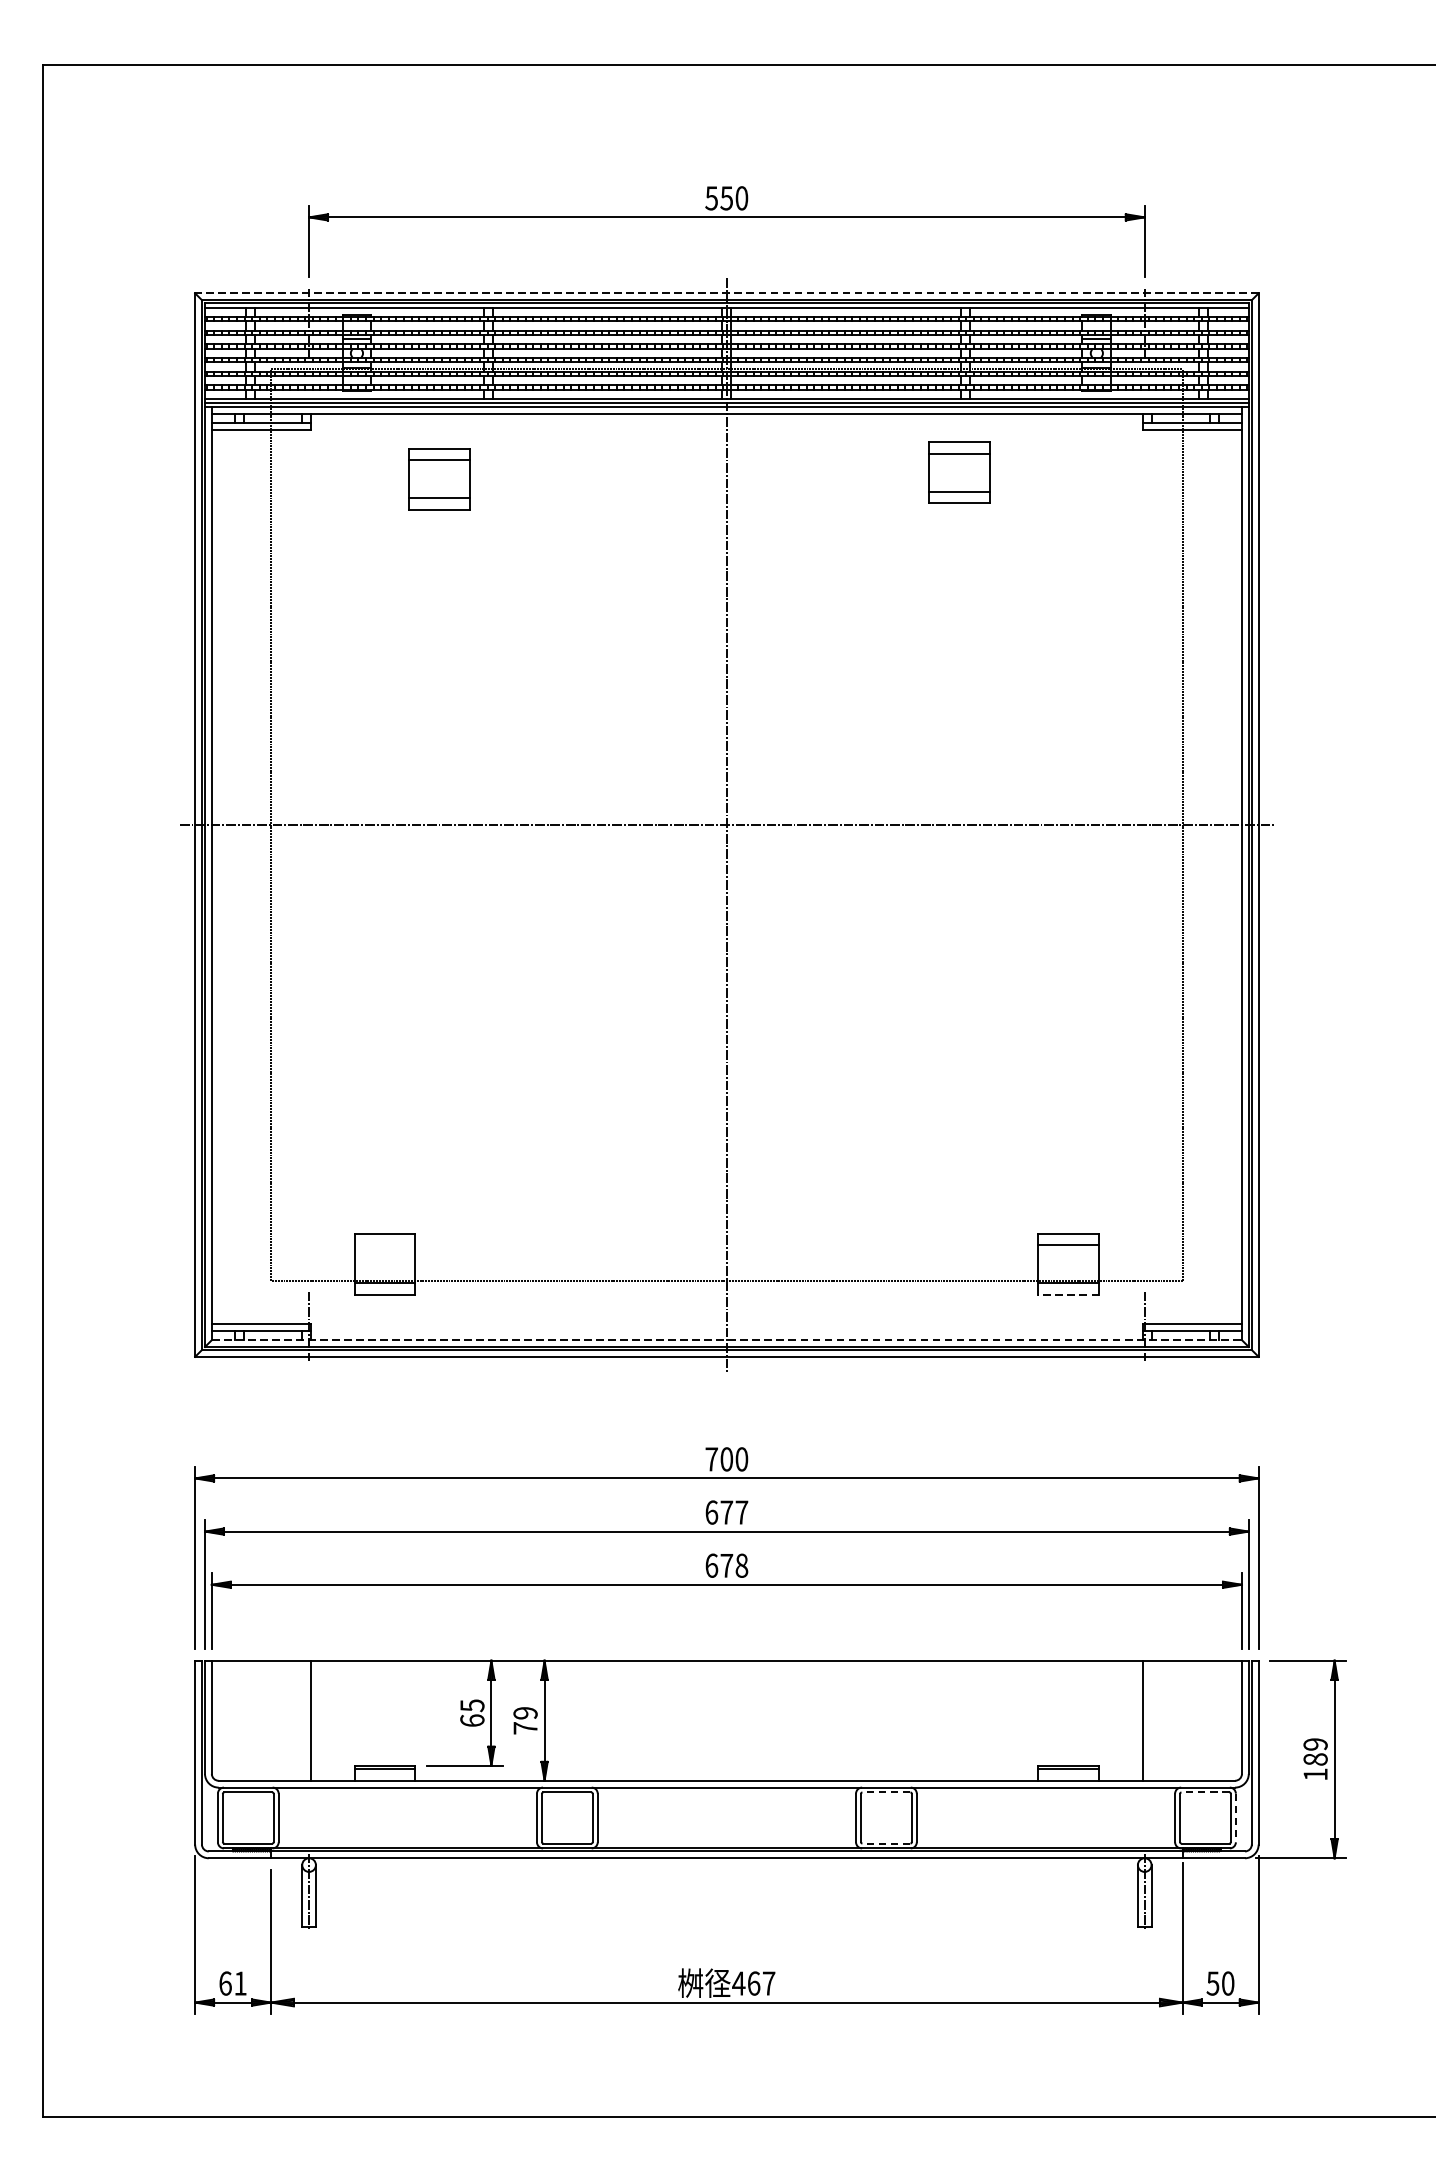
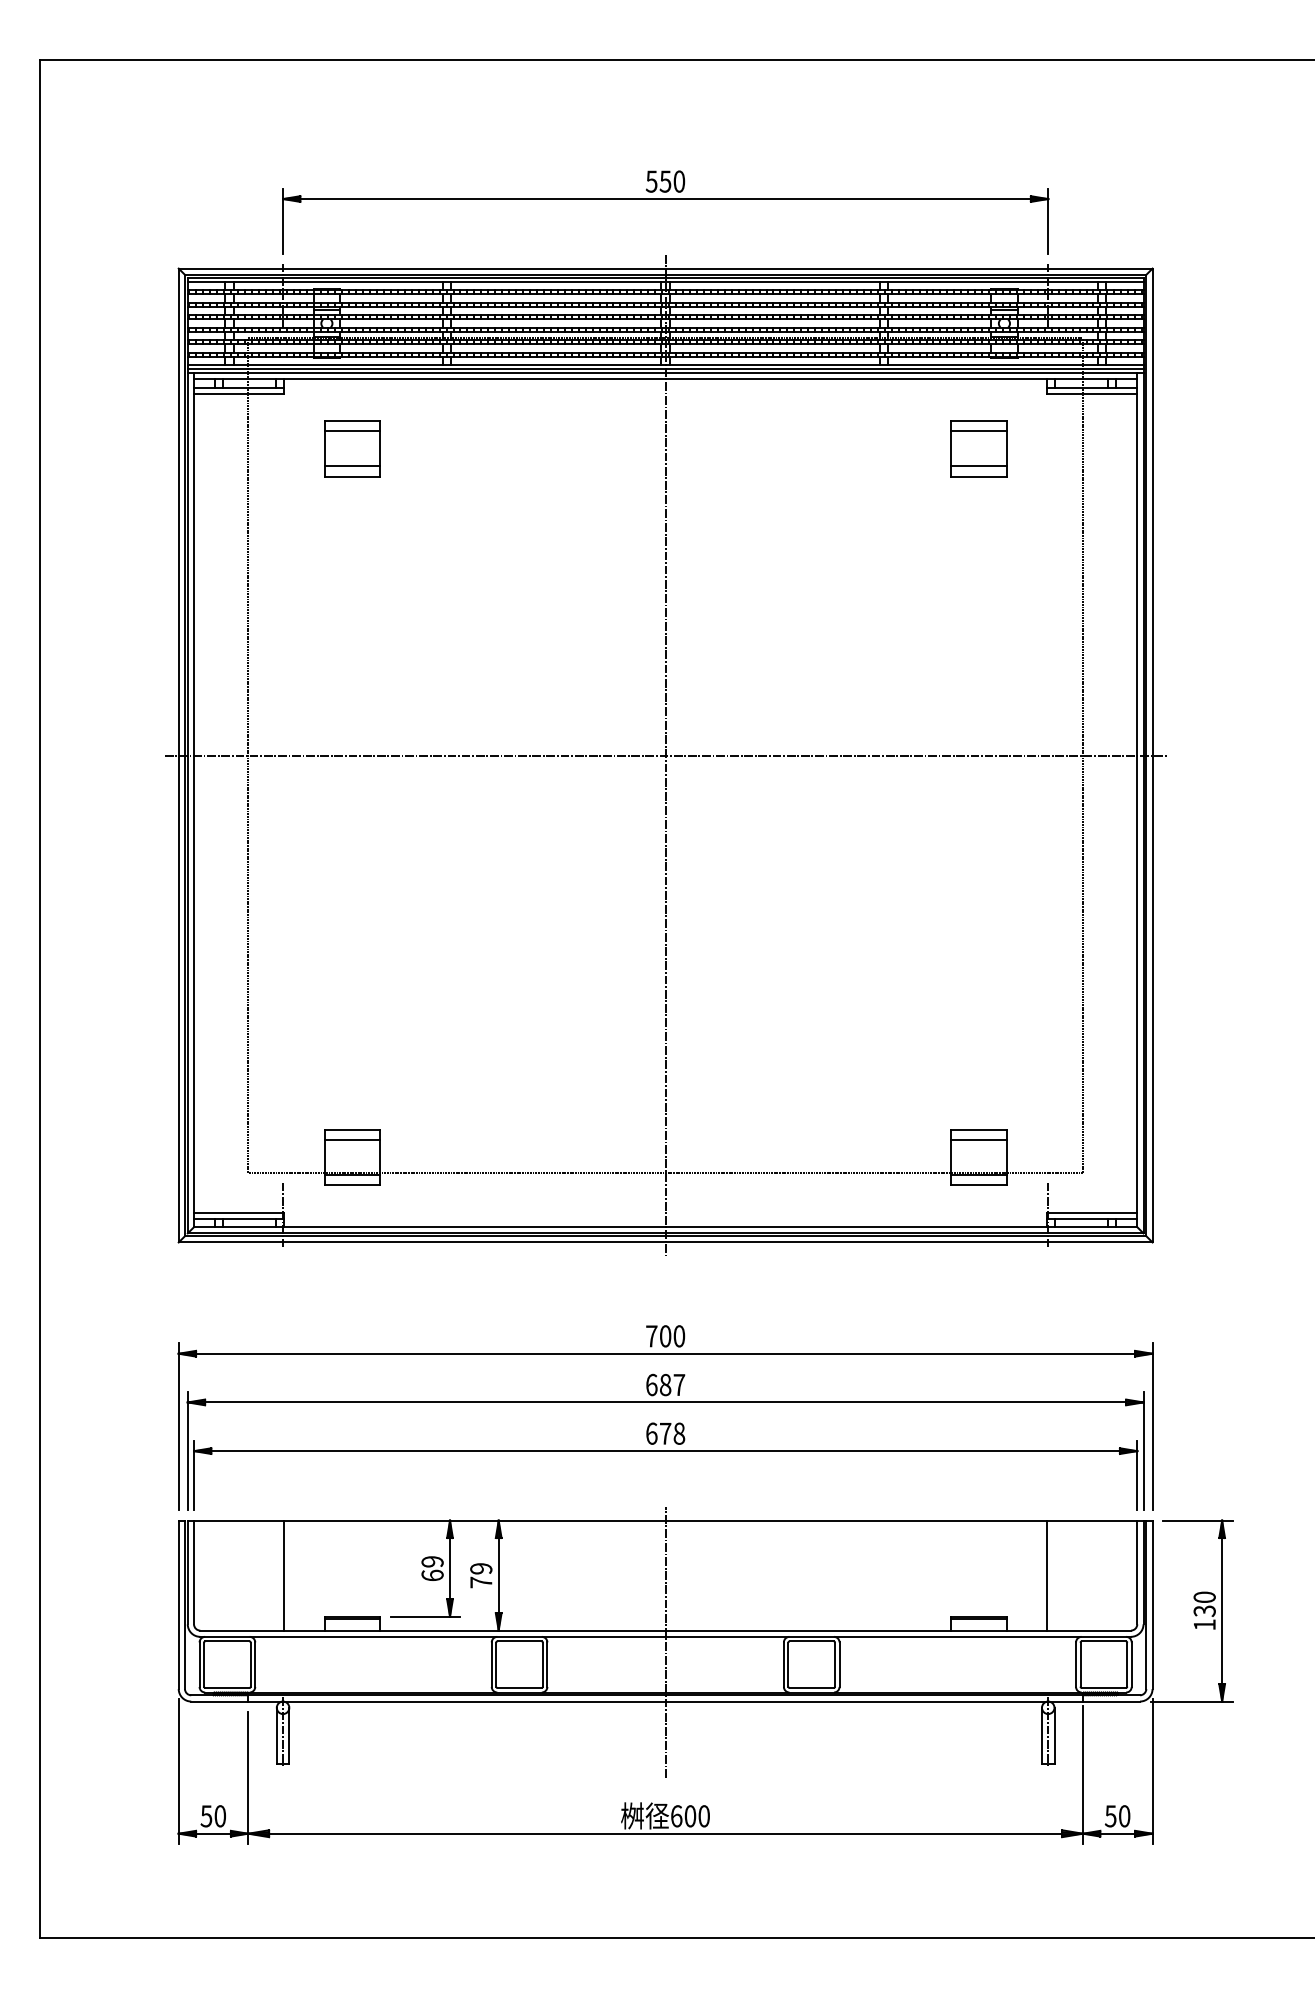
line: (726, 293) -> (665, 268), dashed -> solid
part: (959, 472) -> (978, 448), moved
part: (439, 478) -> (352, 448), moved
line: (384, 1245) -> (352, 1140), added
line: (1068, 1294) -> (978, 1185), dashed -> solid
line: (726, 1340) -> (665, 1227), dashed -> solid
text: (726, 1513) -> (665, 1385), 677 -> 687
text: (472, 1705) -> (432, 1561), 65 -> 69
text: (1315, 1751) -> (1204, 1603), 189 -> 130
line: (886, 1792) -> (811, 1641), dashed -> solid
line: (1205, 1792) -> (1103, 1641), dashed -> solid
line: (726, 1793) -> (665, 1642), added
line: (1235, 1818) -> (1131, 1665), dashed -> solid
line: (886, 1844) -> (811, 1688), dashed -> solid
text: (232, 1983) -> (212, 1816), 61 -> 50
text: (752, 1983) -> (689, 1816), 467 -> 600

